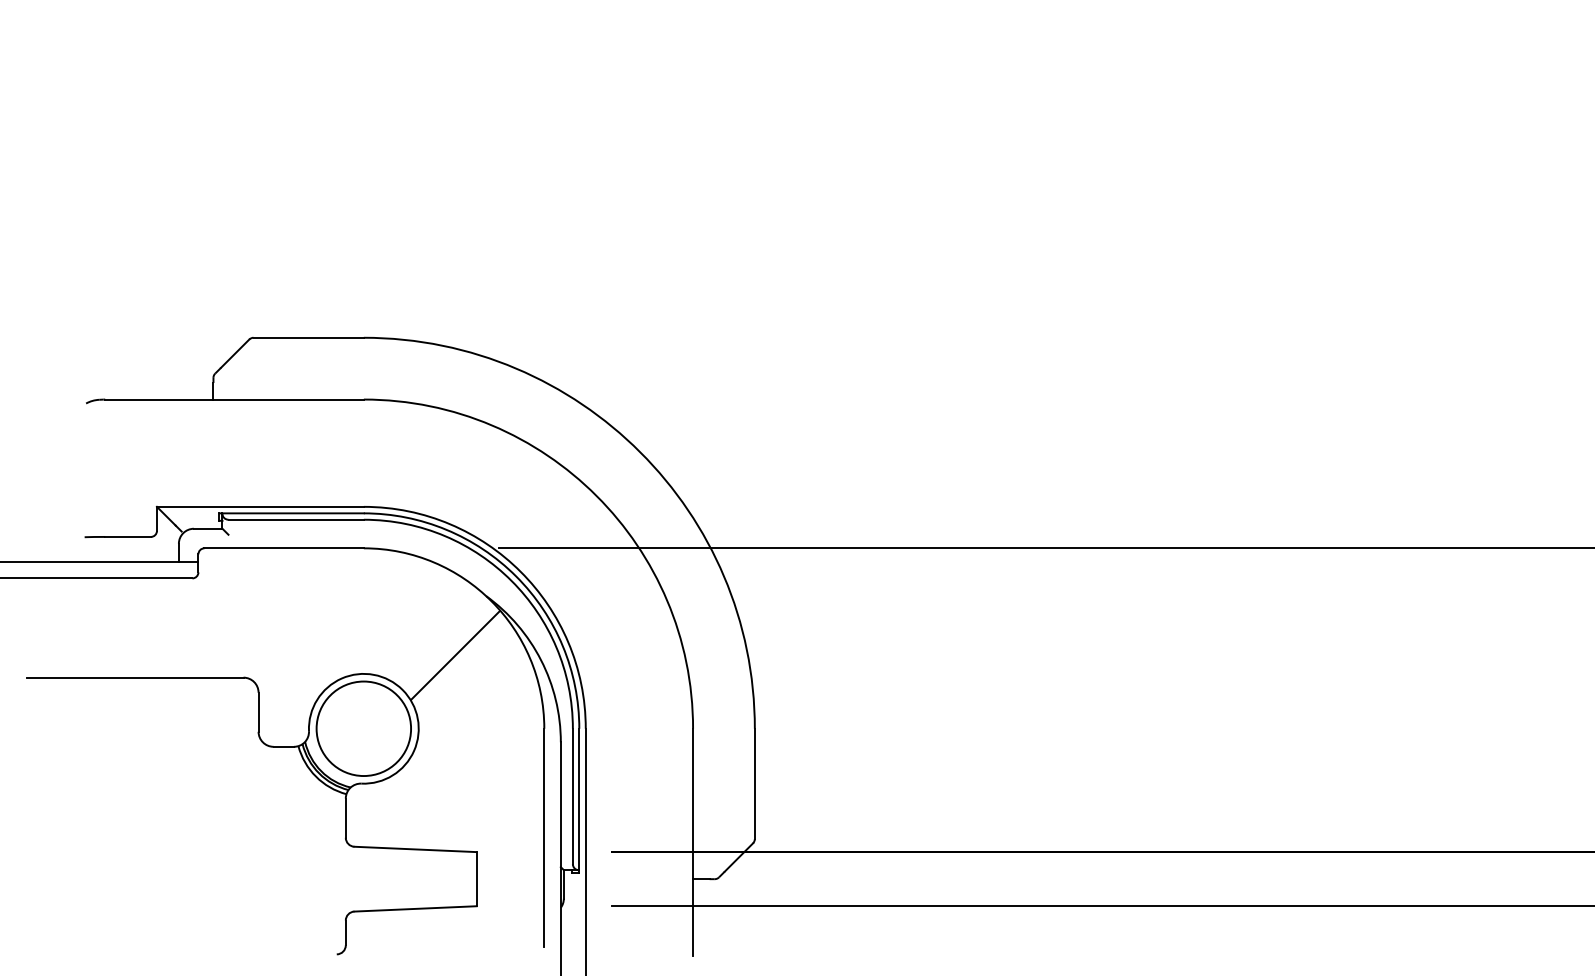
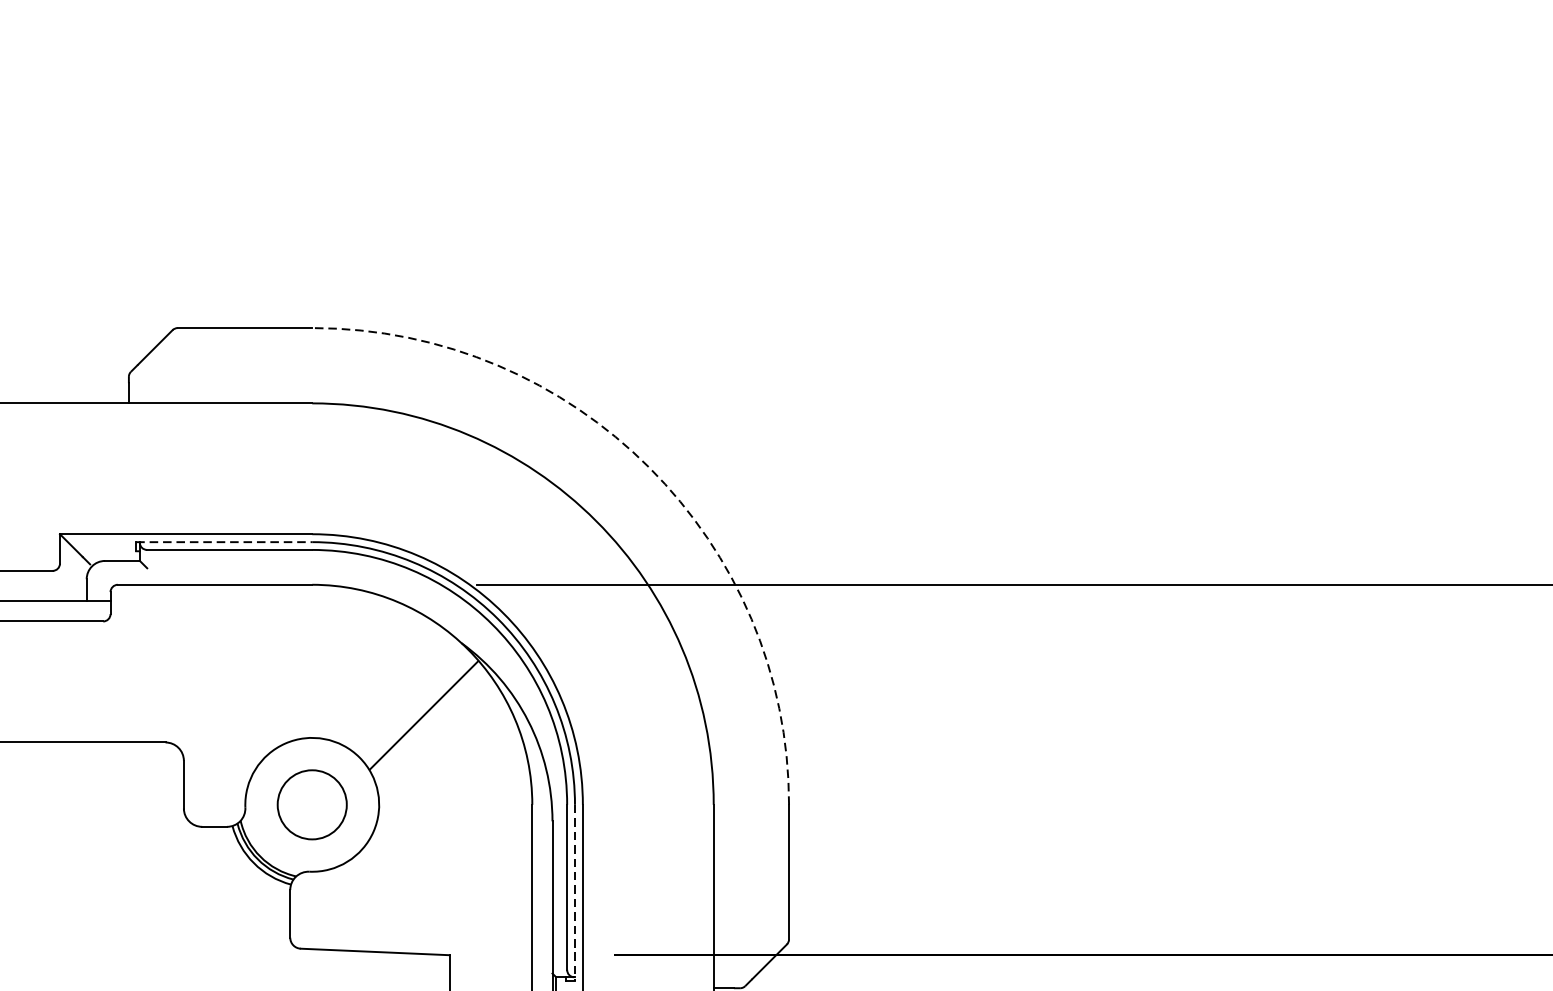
arc: (640, 452) -> (649, 467), solid -> dashed
line: (292, 513) -> (225, 542), solid -> dashed
circle: (363, 728) -> (311, 804), size x0.6
line: (579, 801) -> (575, 893), solid -> dashed

